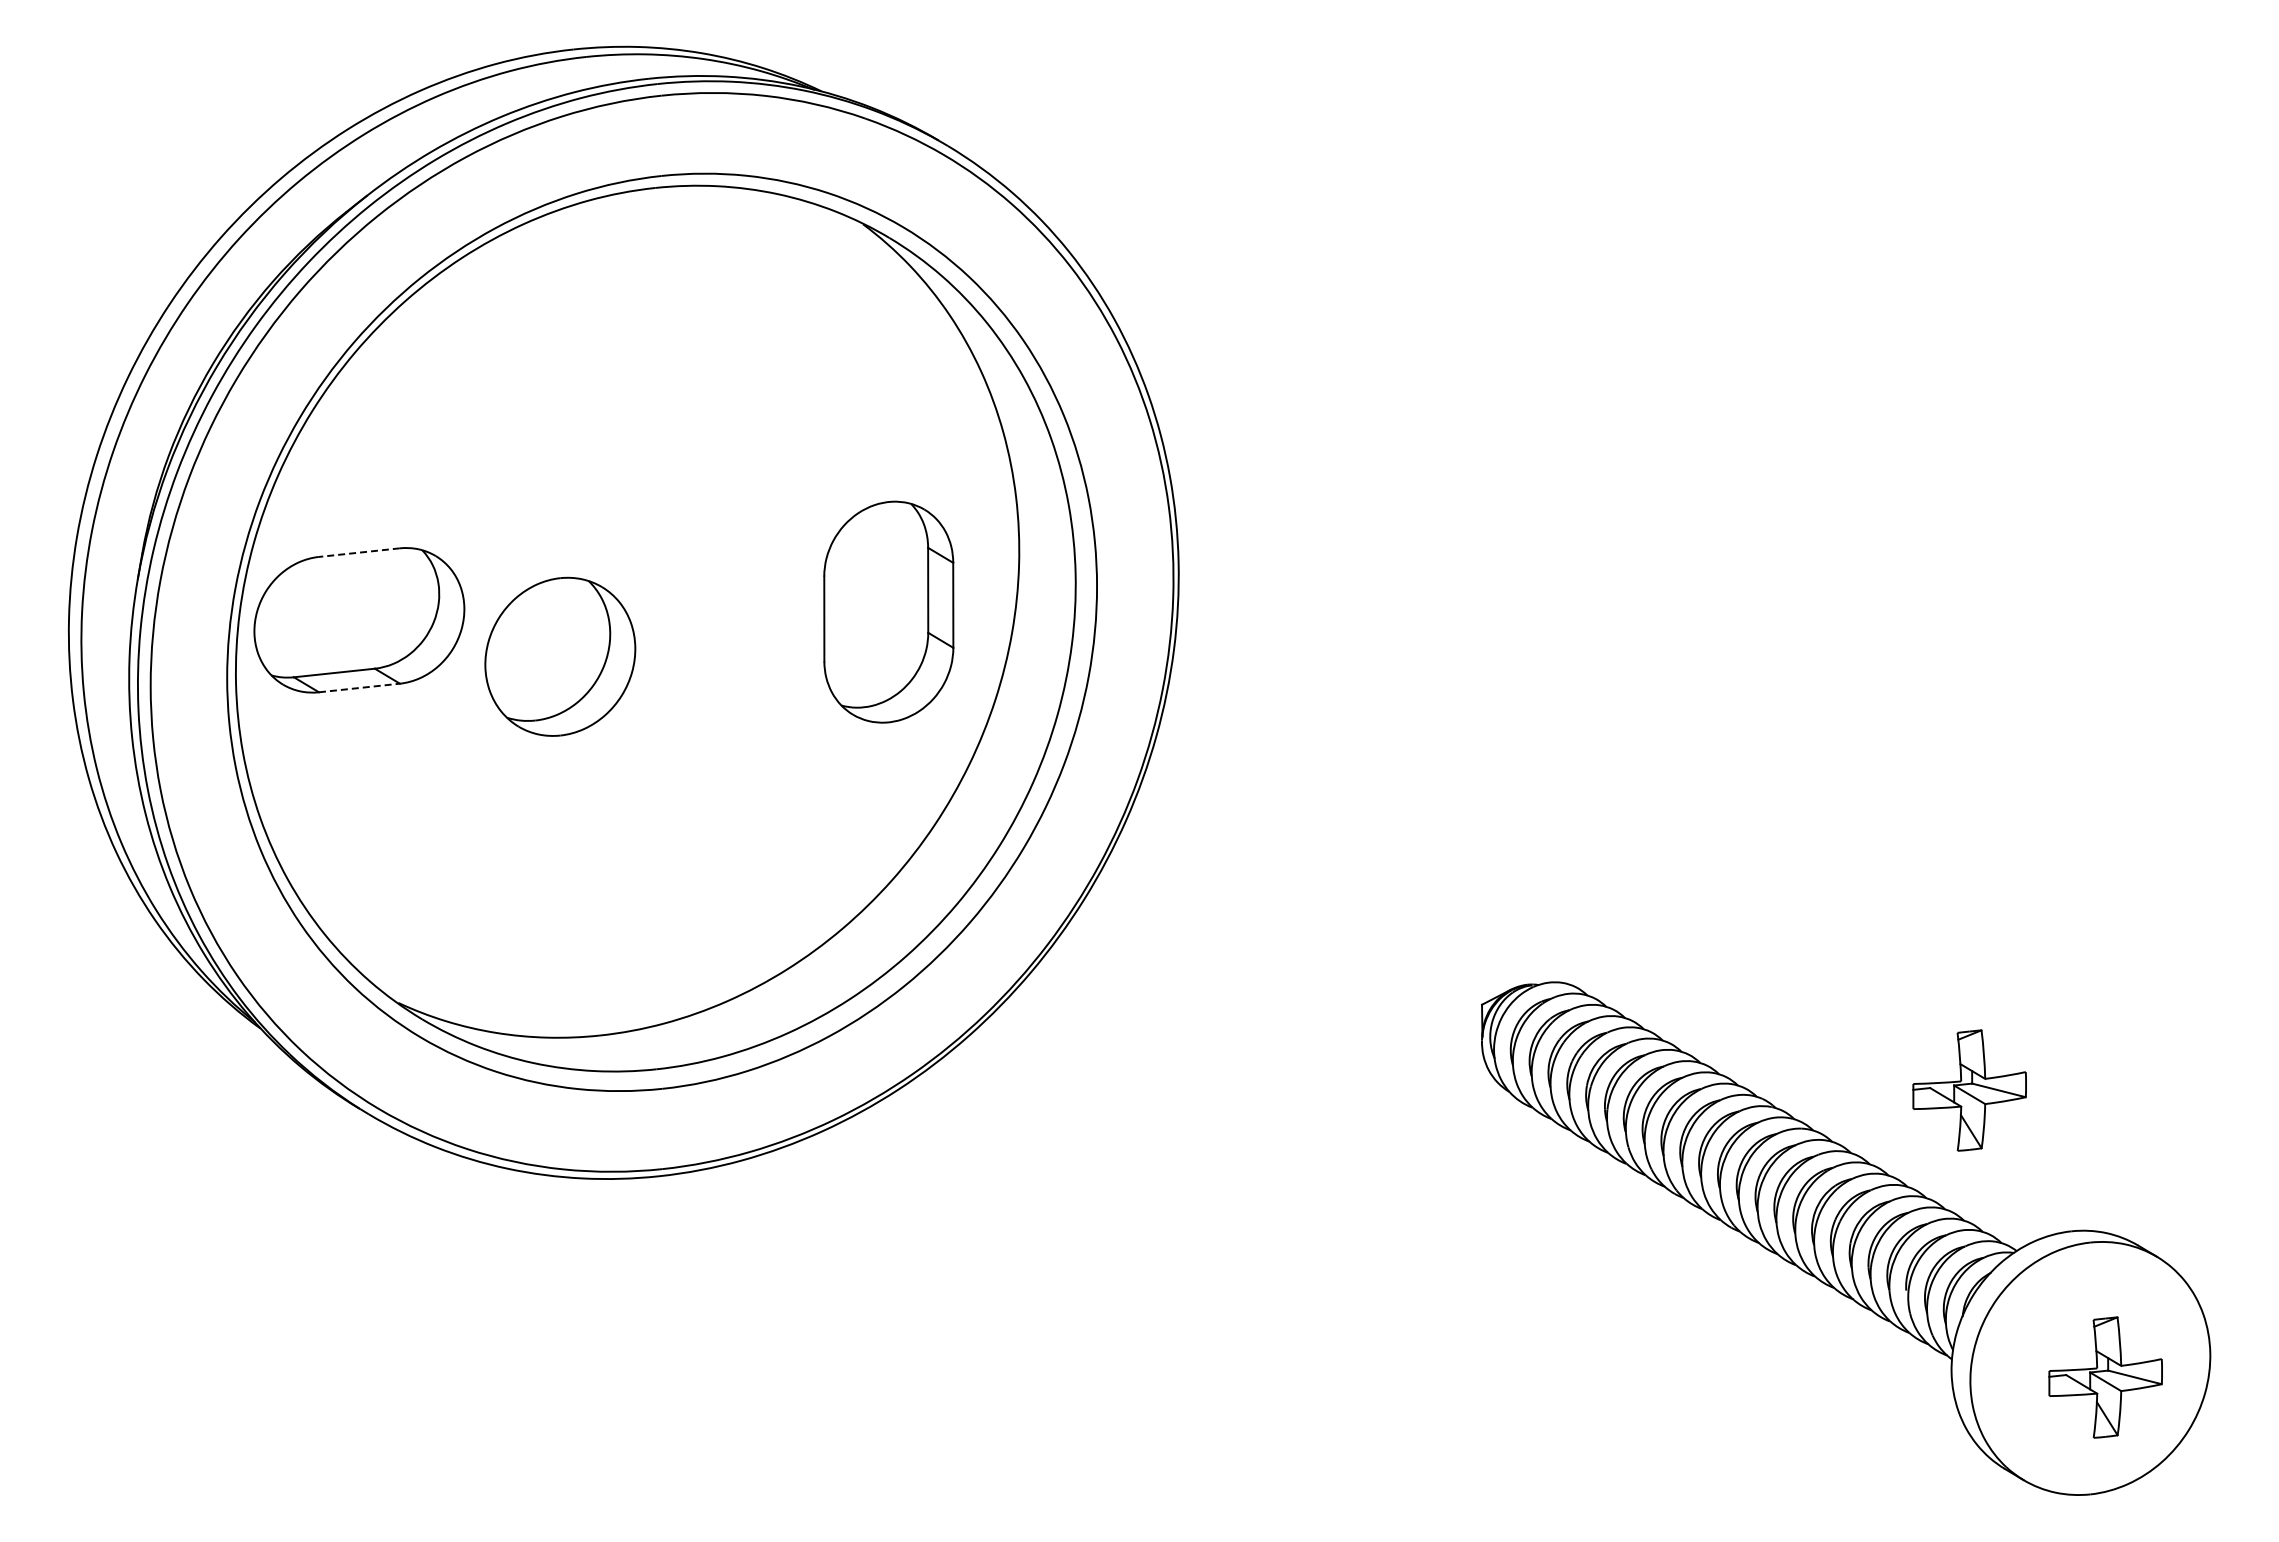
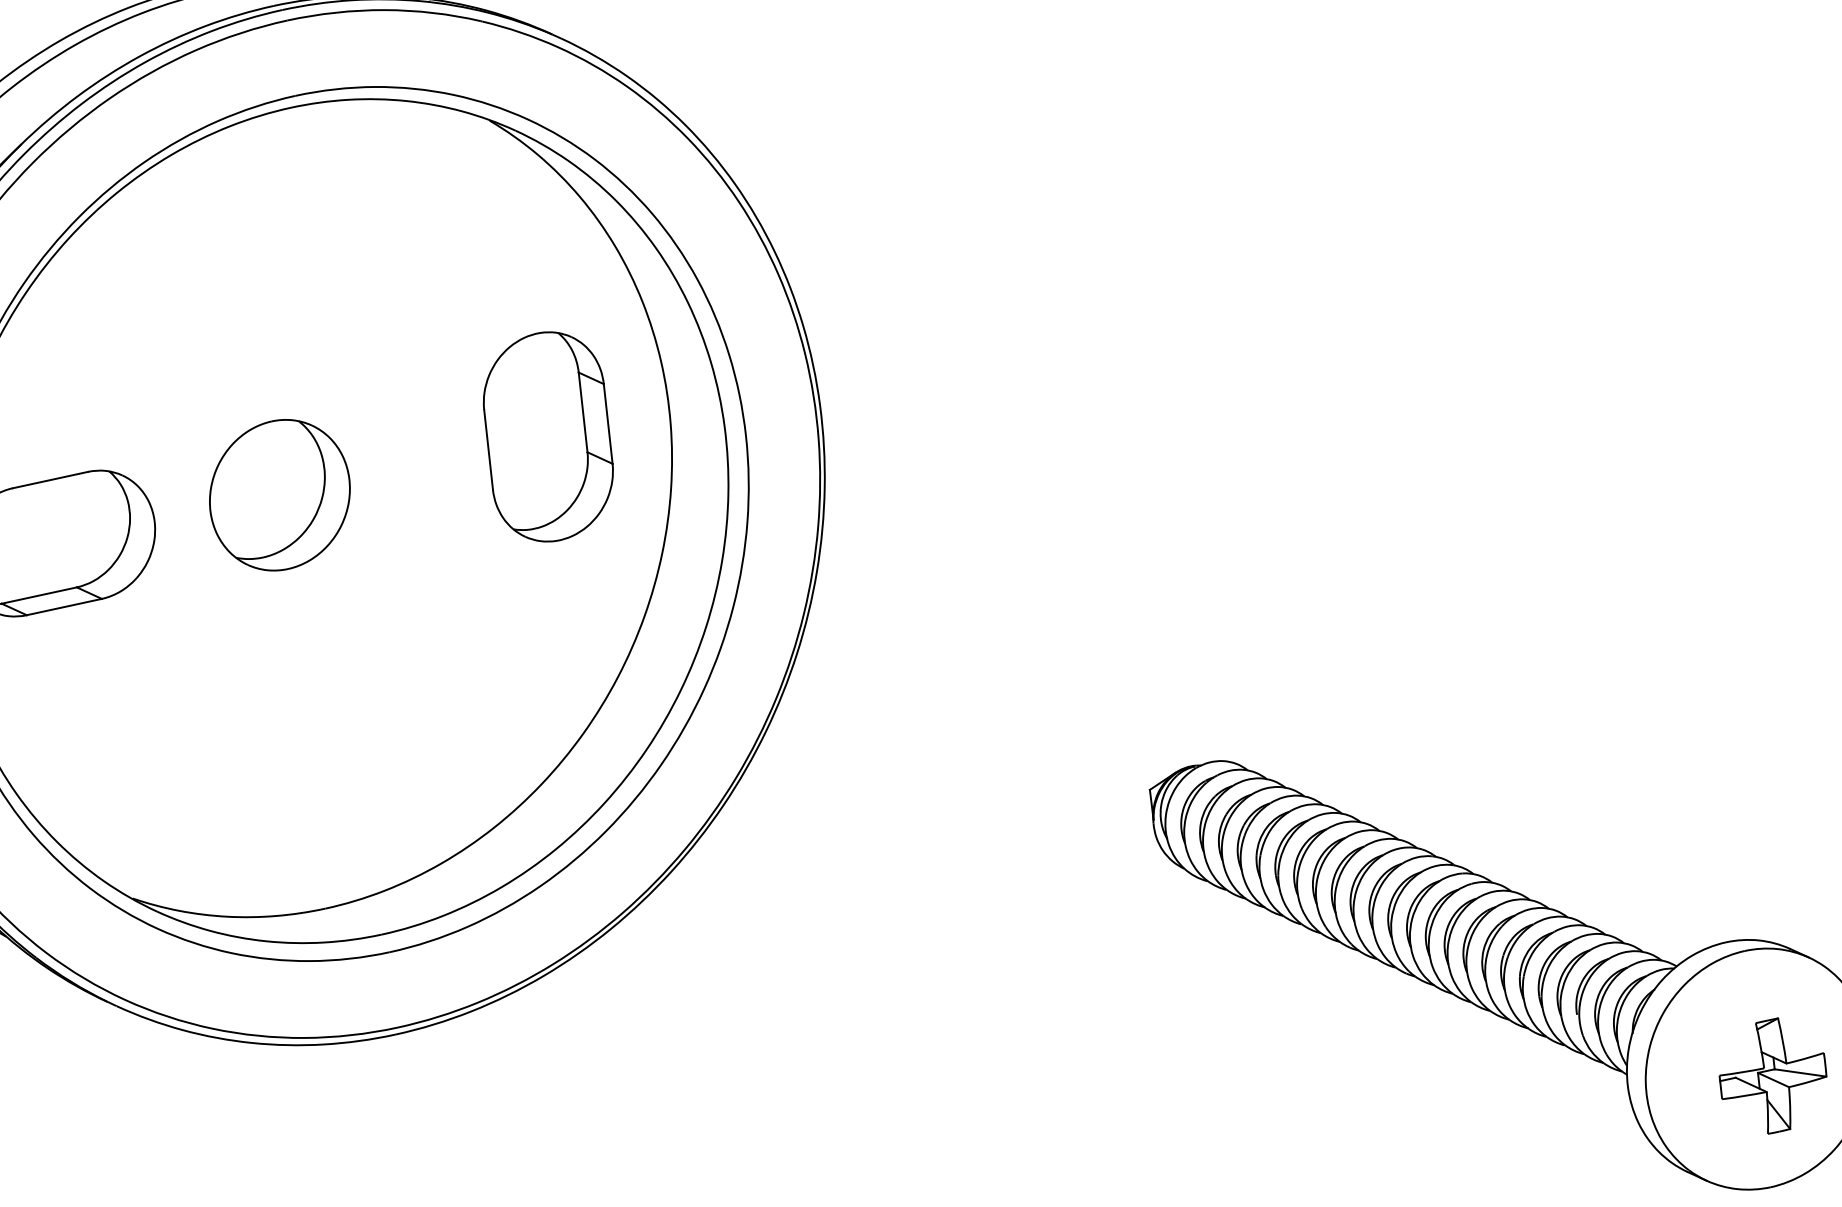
line: (359, 552) -> (50, 479), dashed -> solid
part: (888, 611) -> (548, 436), moved
part: (560, 656) -> (280, 494), moved
line: (359, 688) -> (64, 607), dashed -> solid
part: (1969, 1090) -> (1616, 820), removed

